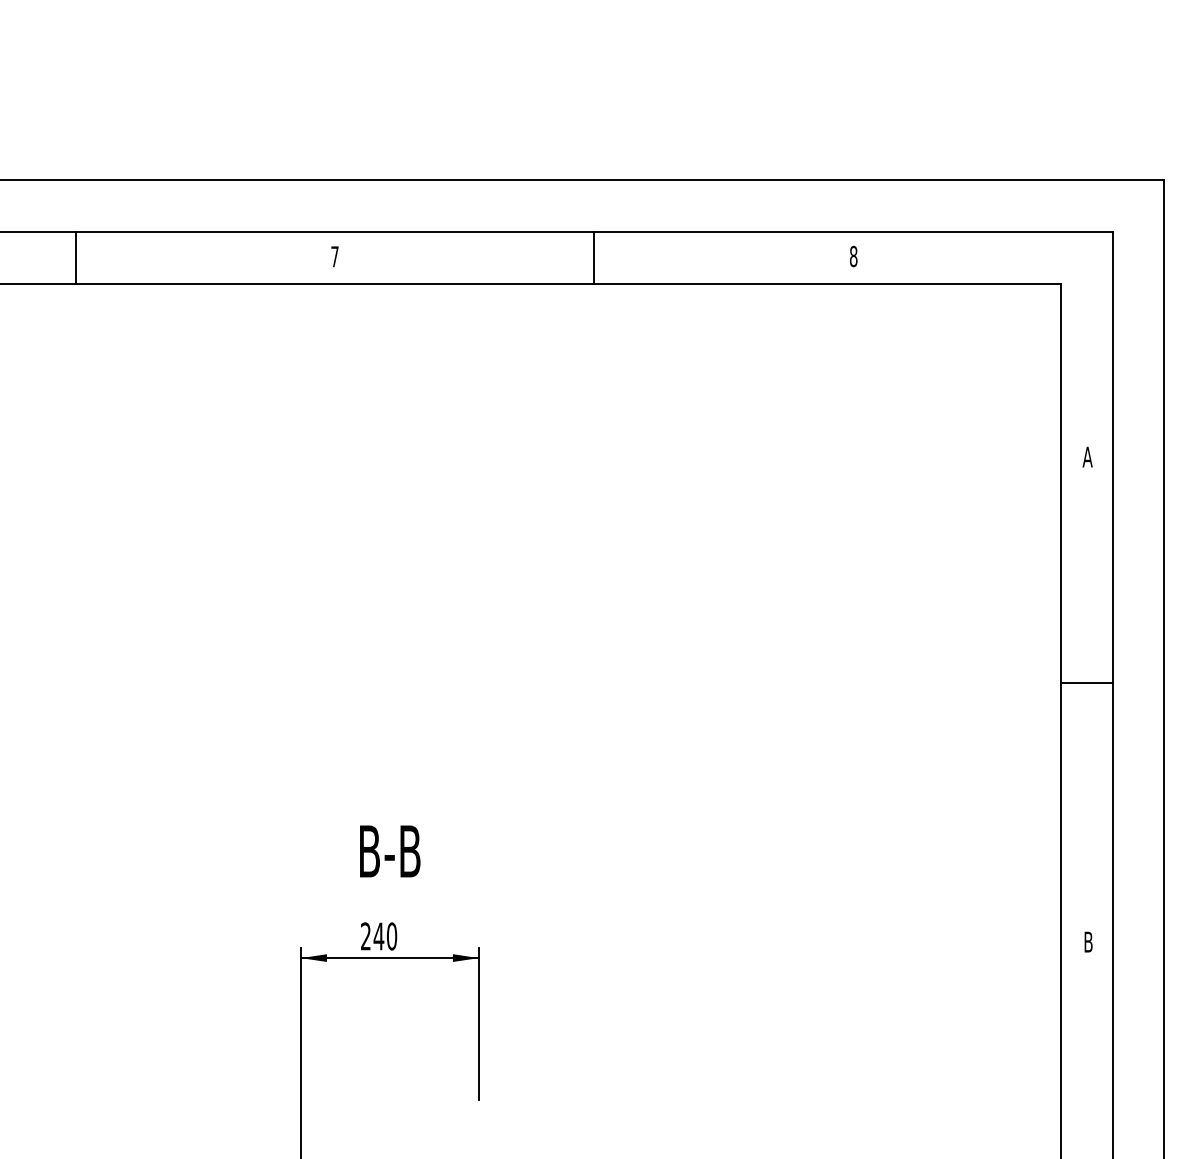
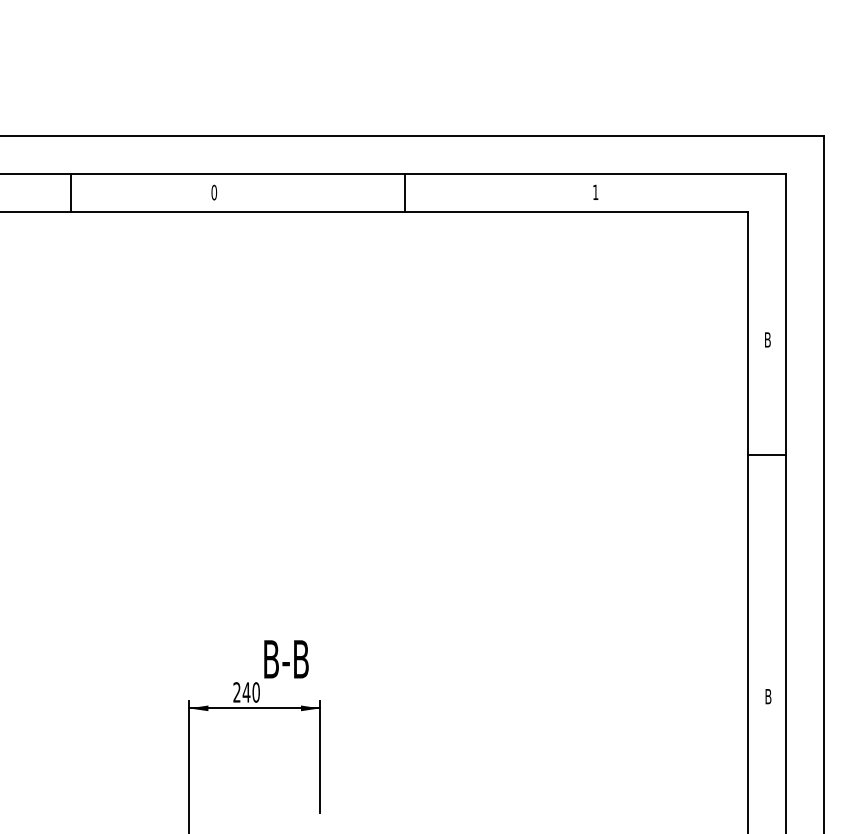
text: (334, 256) -> (213, 192), 7 -> 0
text: (853, 256) -> (595, 192), 8 -> 1
line: (75, 257) -> (70, 193), moved
text: (1087, 456) -> (767, 339), A -> B
line: (1086, 683) -> (766, 455), moved
text: (390, 851) -> (286, 659), moved

